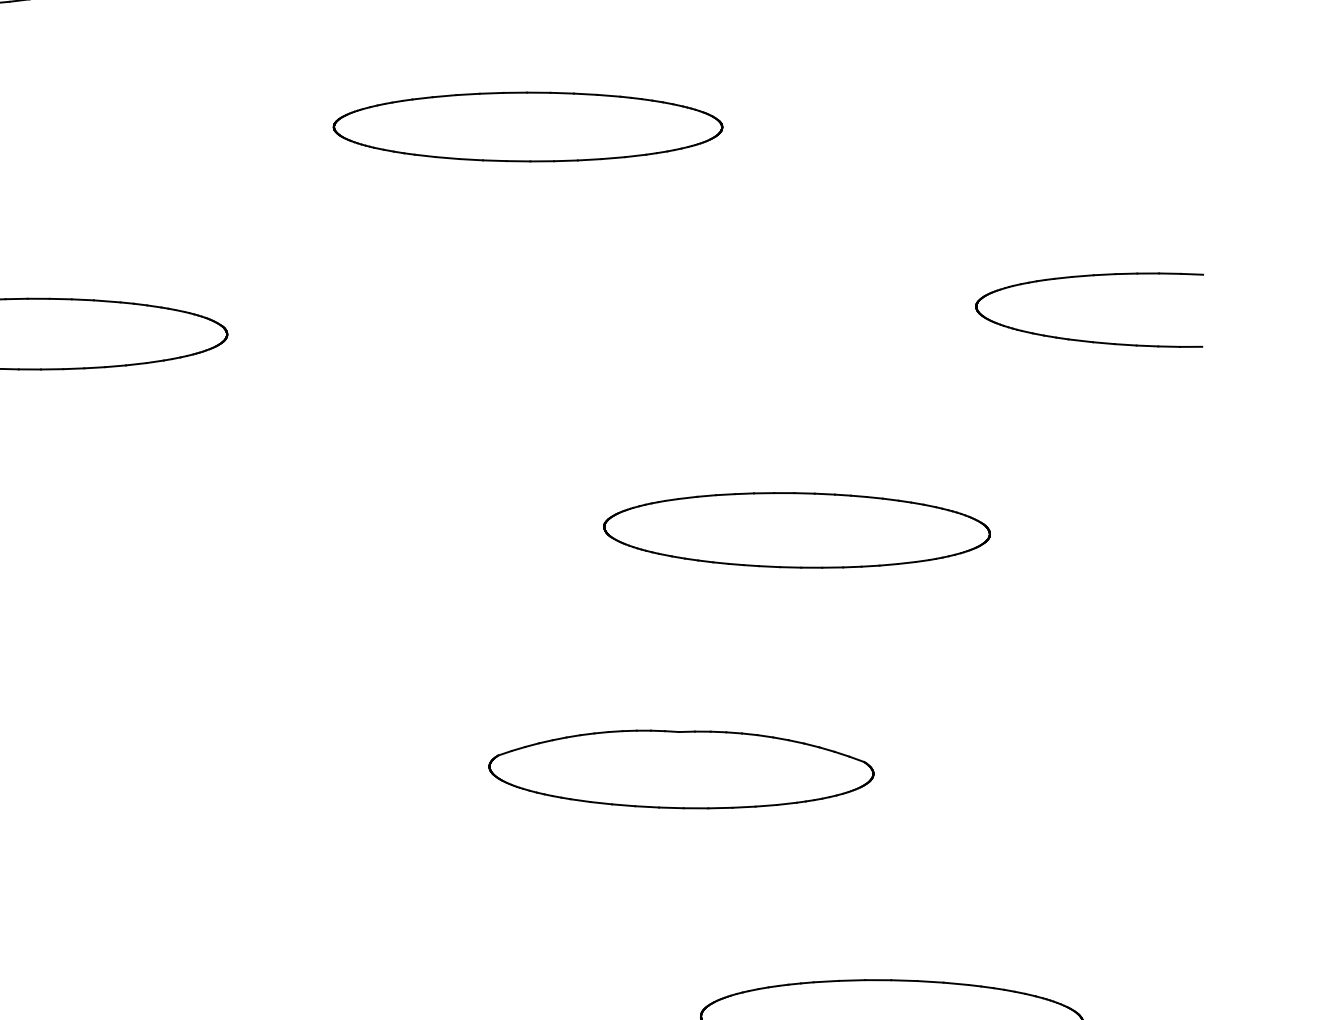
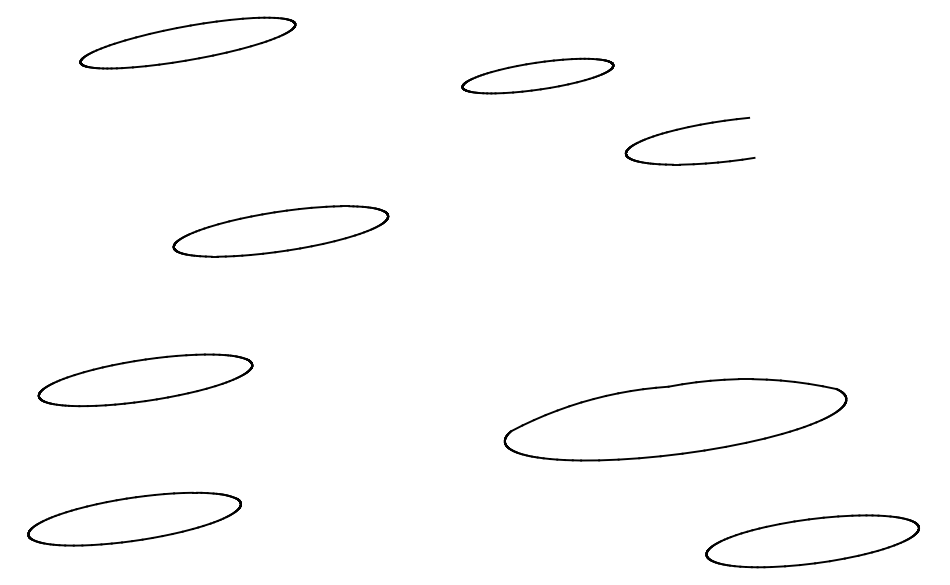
part: (527, 125) -> (537, 75), size x0.7
part: (1093, 277) -> (688, 128), moved
part: (796, 529) -> (719, 277), removed
part: (681, 769) -> (675, 419), size x1.6

